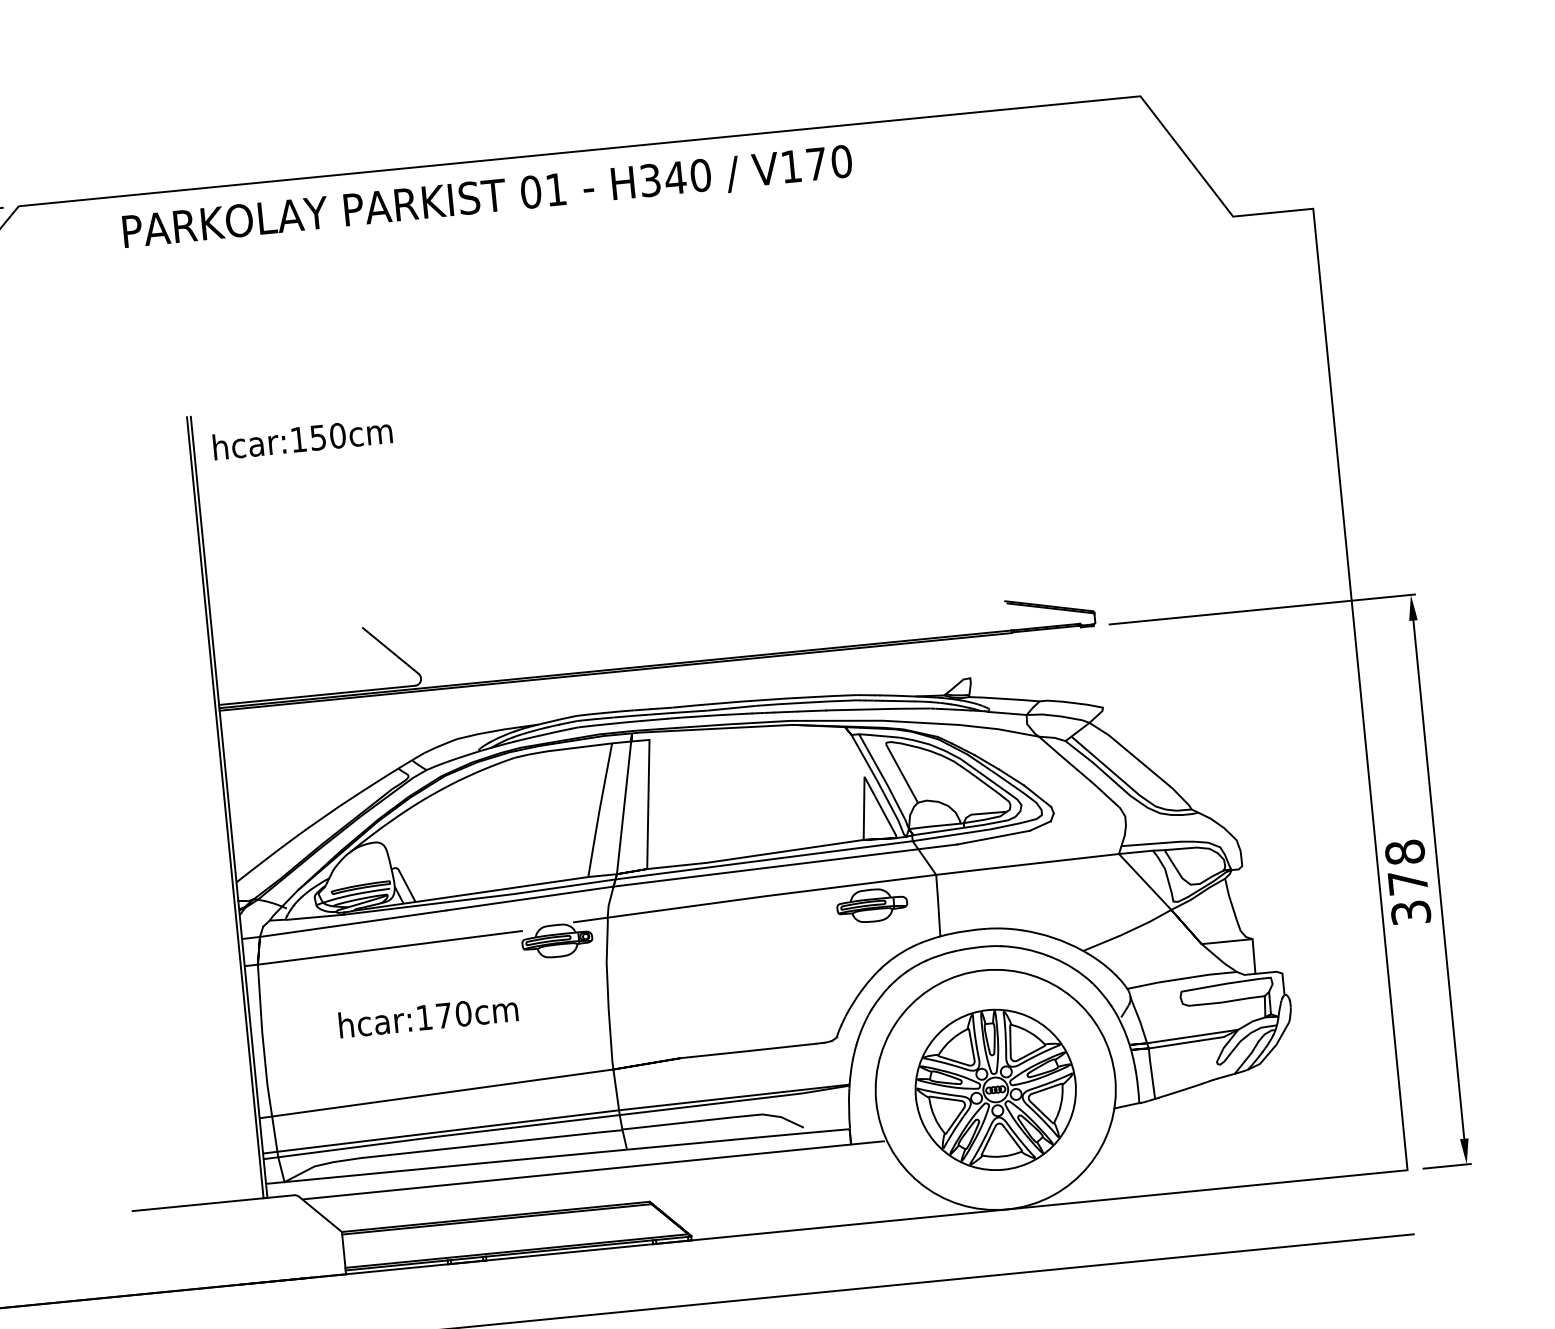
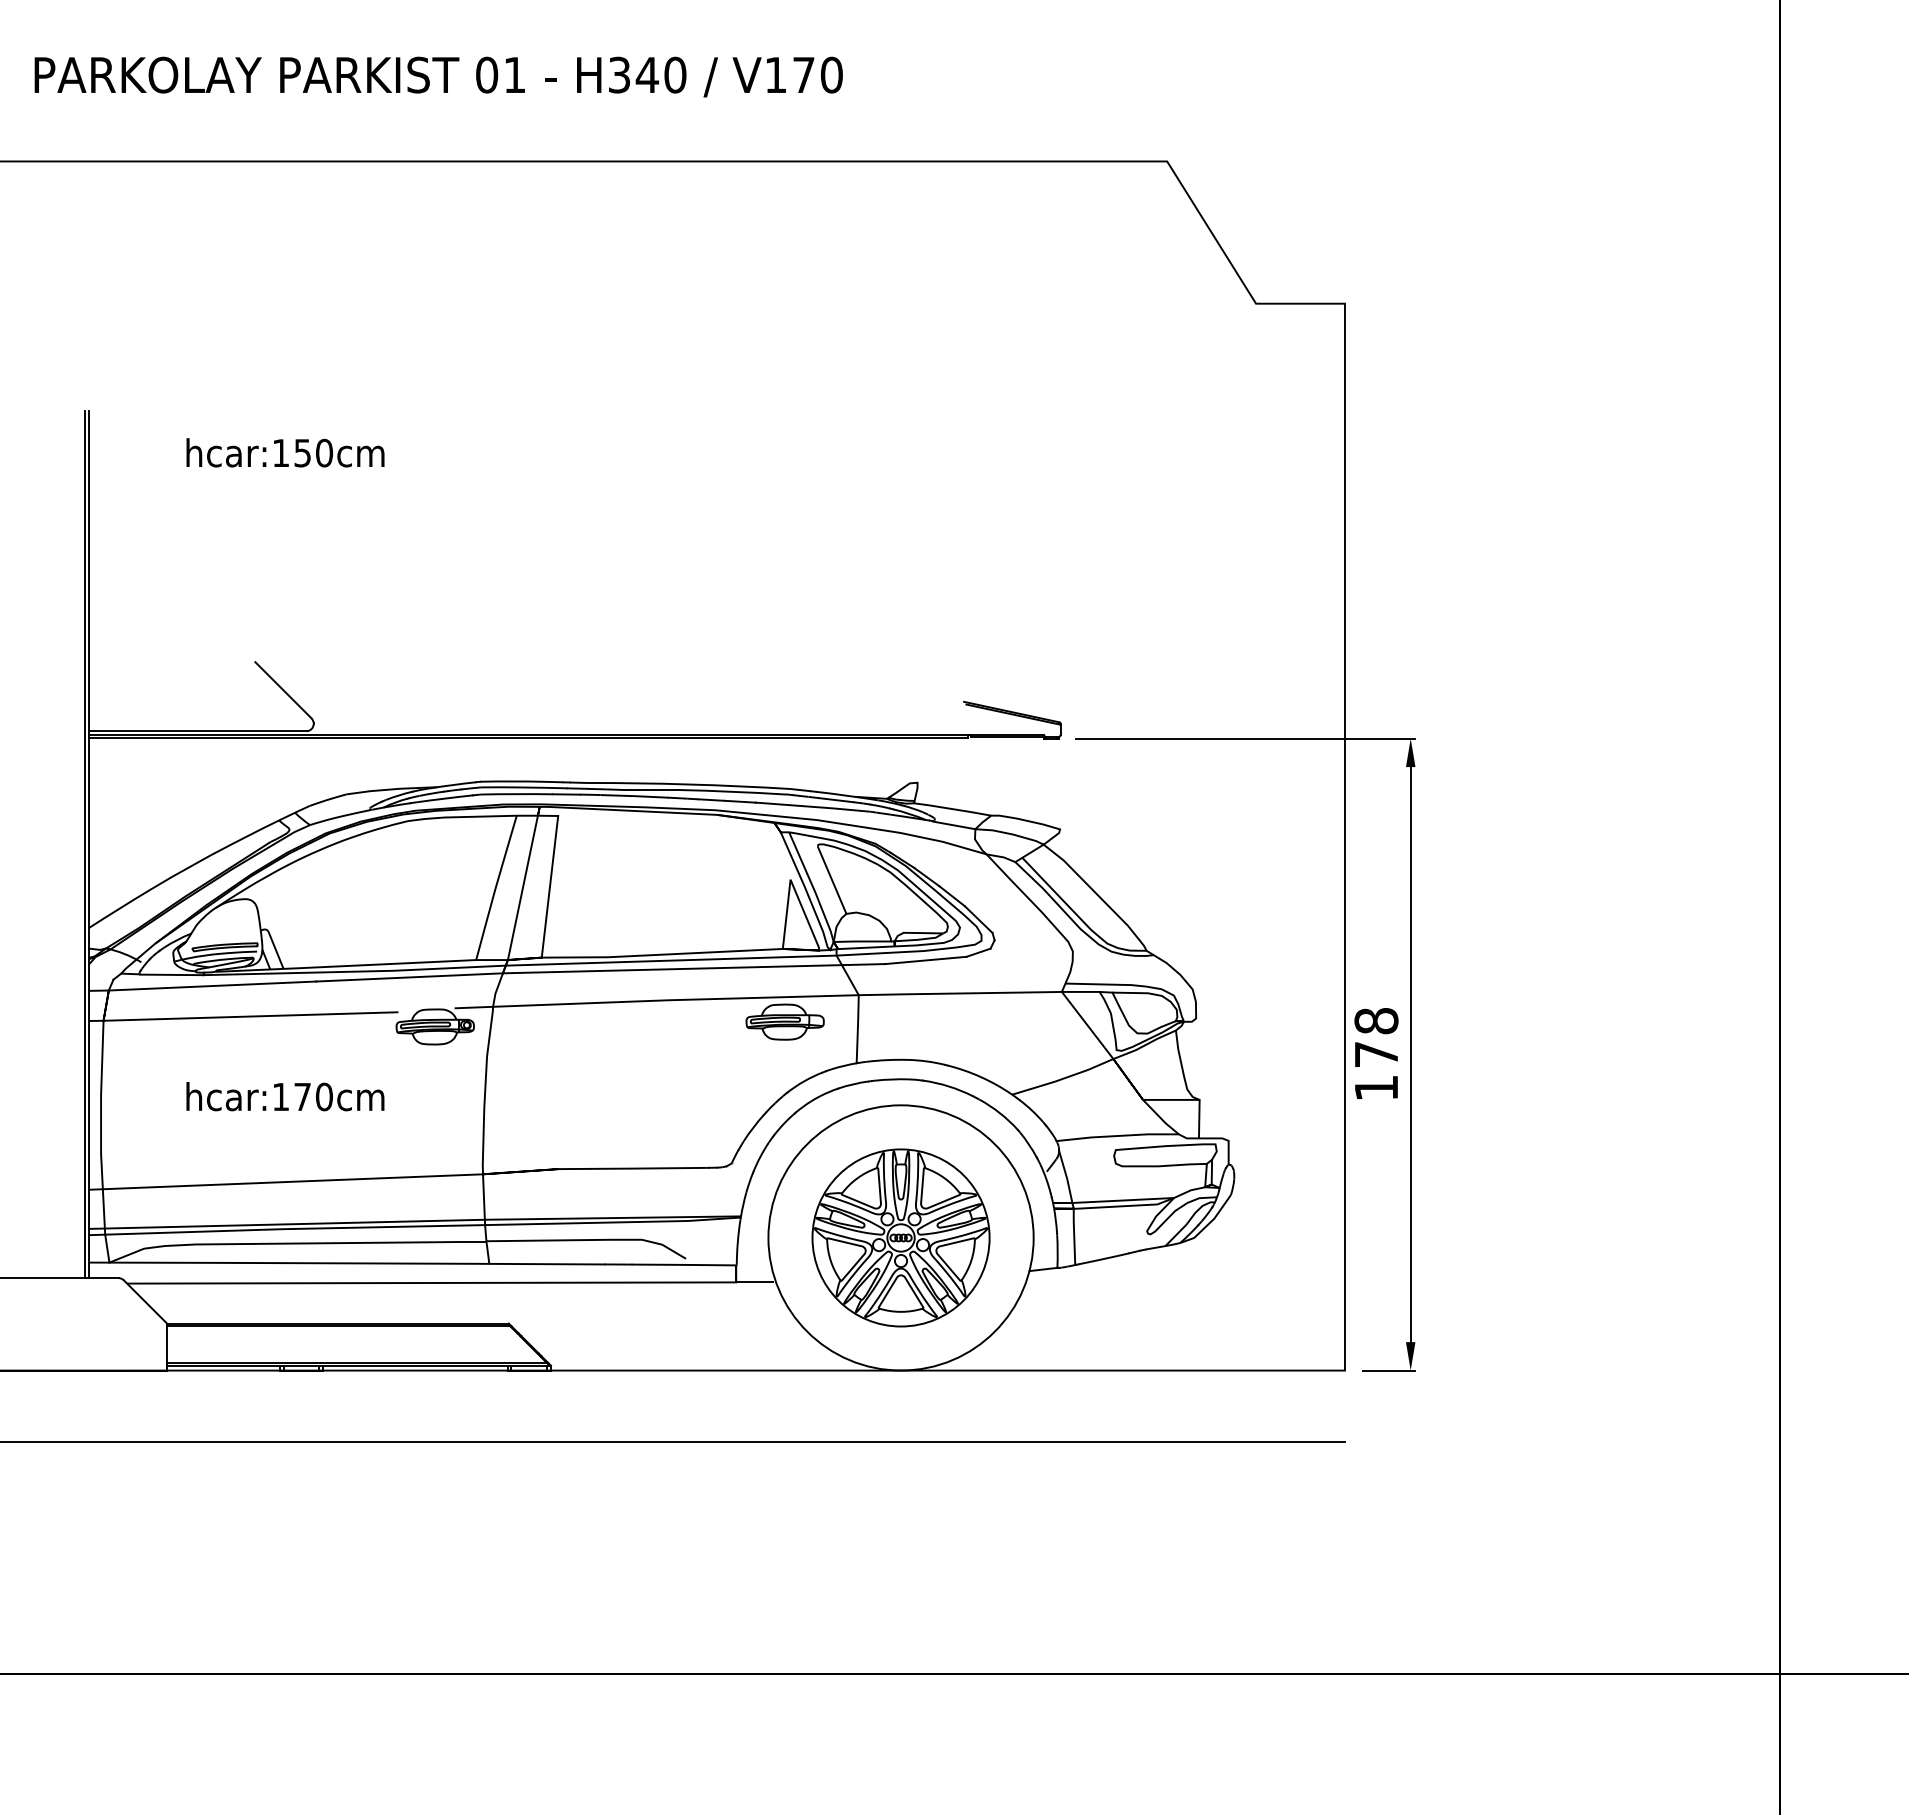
text: (487, 197) -> (438, 76), moved
text: (302, 438) -> (285, 452), moved
text: (1410, 912) -> (1376, 1087), 378 -> 178

